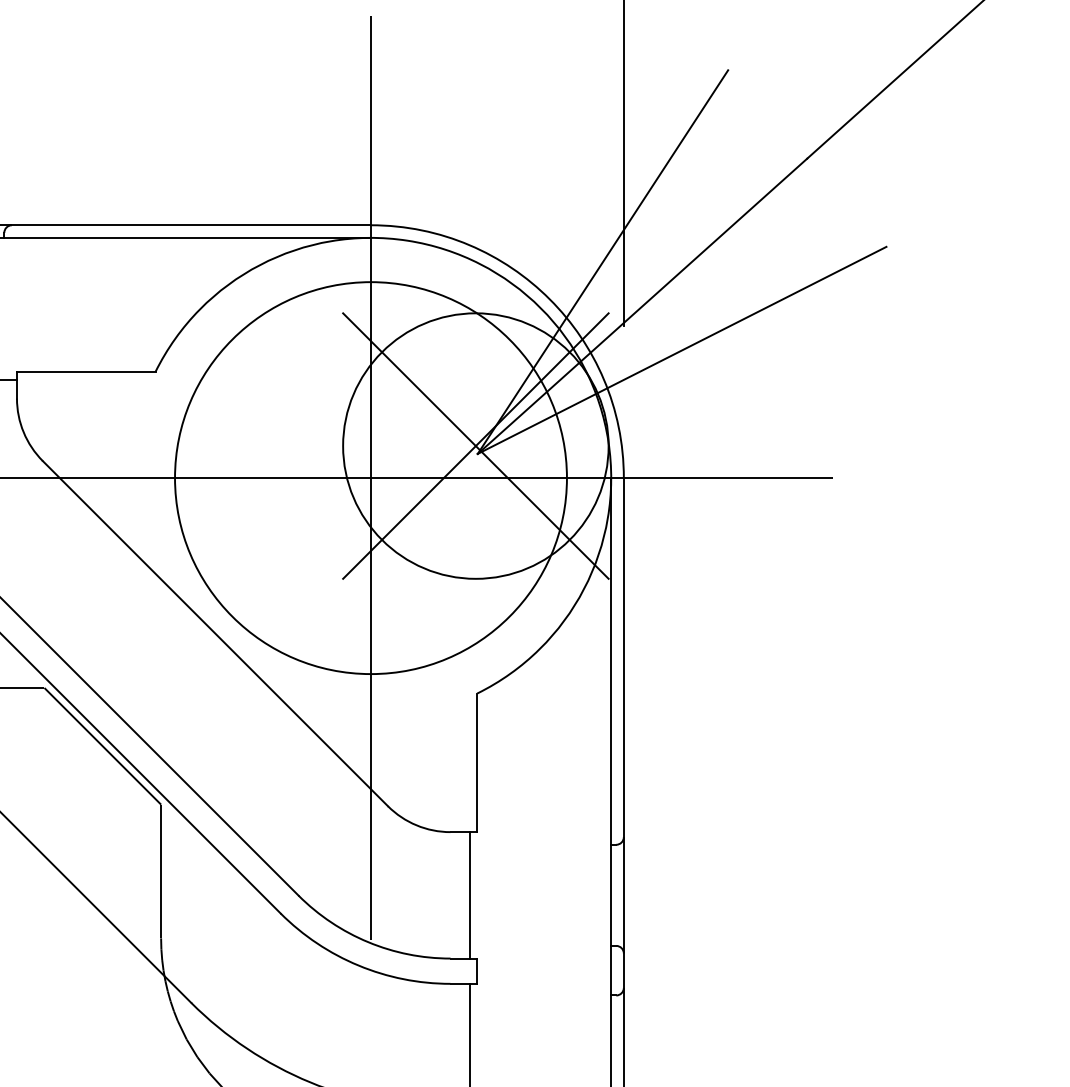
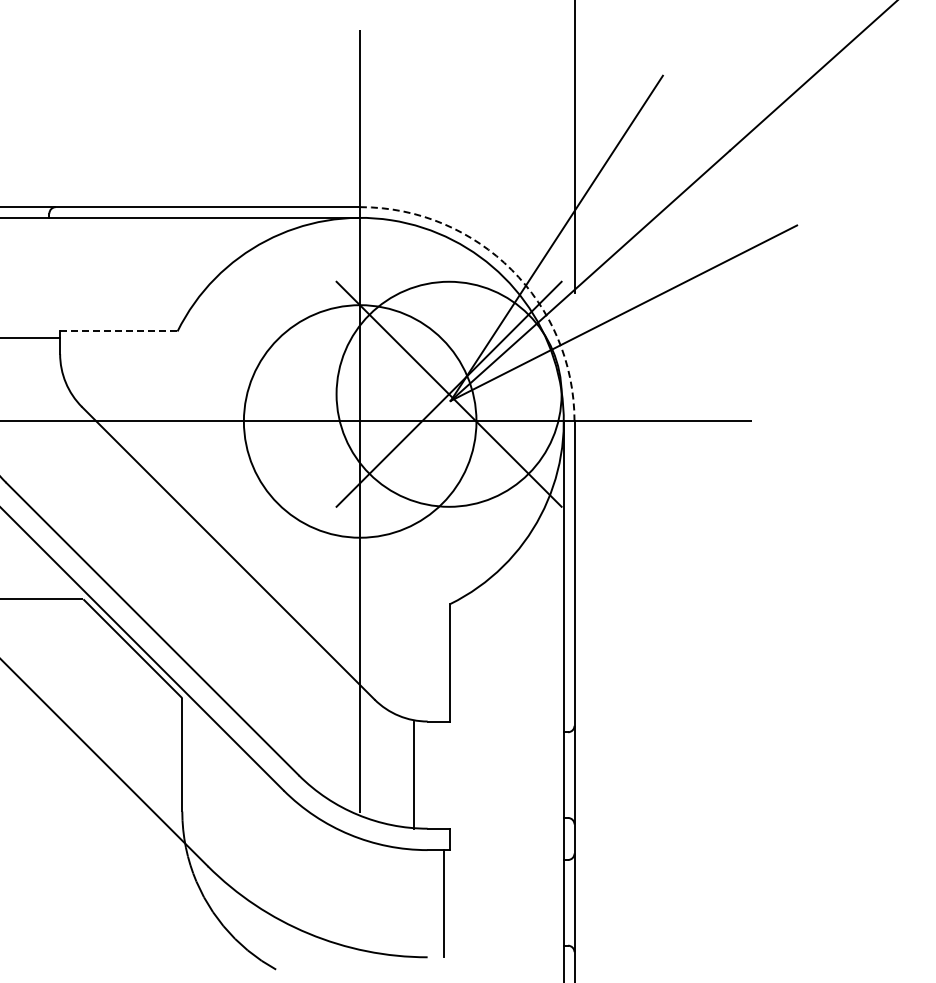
arc: (549, 298) -> (511, 269), solid -> dashed
line: (85, 371) -> (118, 331), solid -> dashed
circle: (371, 478) -> (360, 421), size x0.7
line: (469, 894) -> (413, 774), moved

